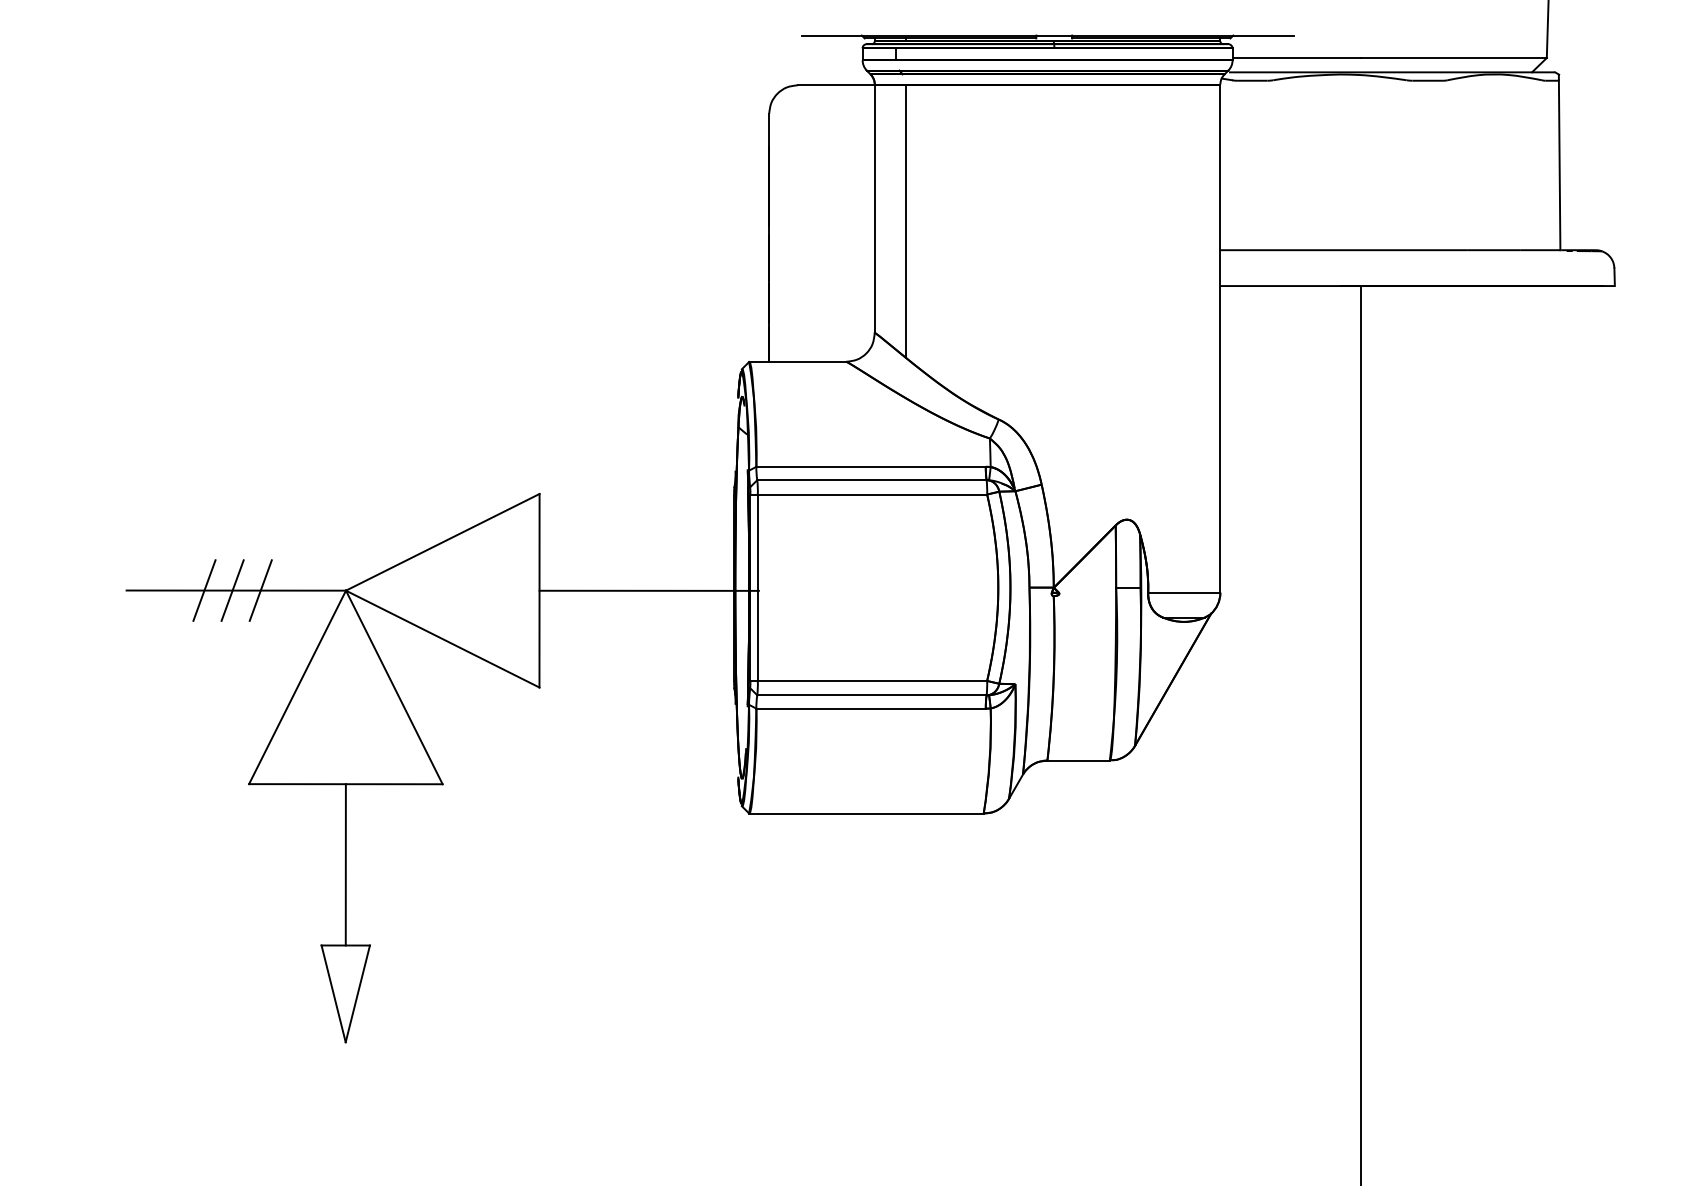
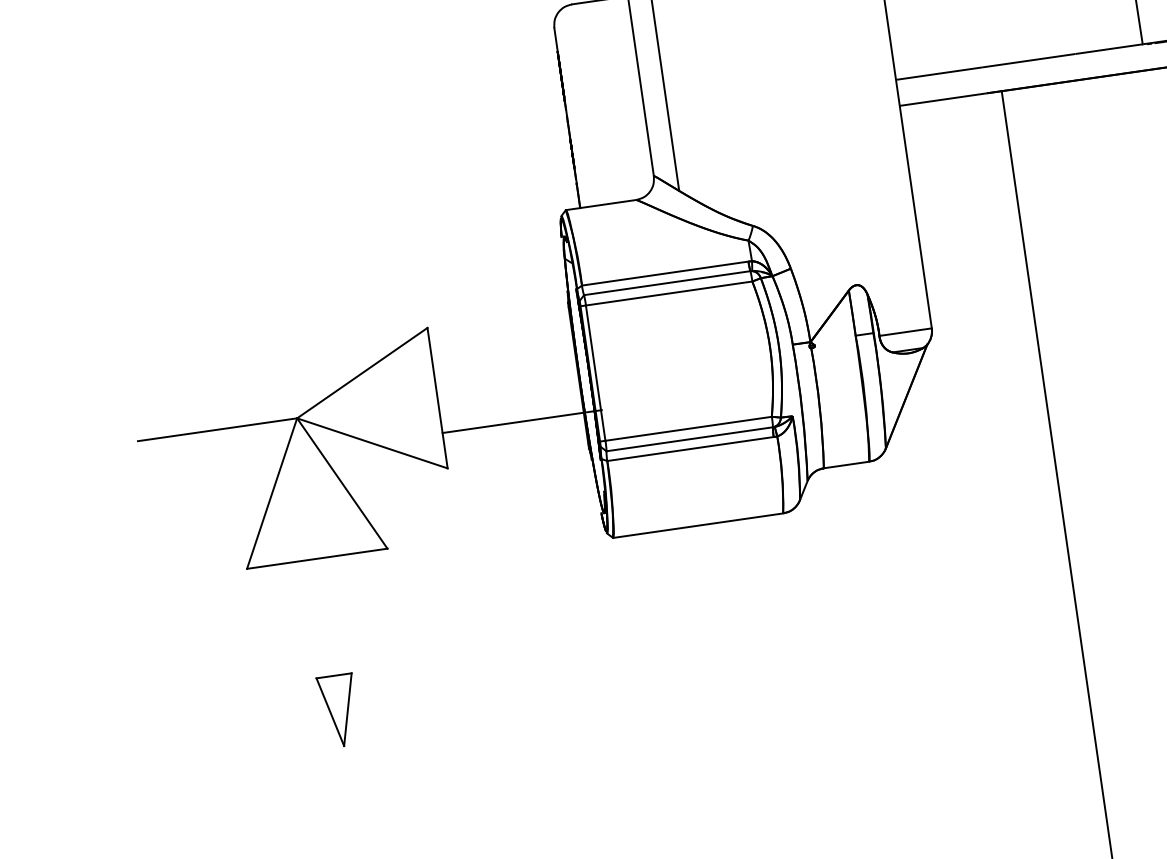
line: (204, 590) -> (194, 433), removed
line: (232, 590) -> (214, 430), removed
line: (260, 590) -> (235, 427), removed
line: (648, 590) -> (521, 421), moved
line: (345, 864) -> (325, 617), removed

